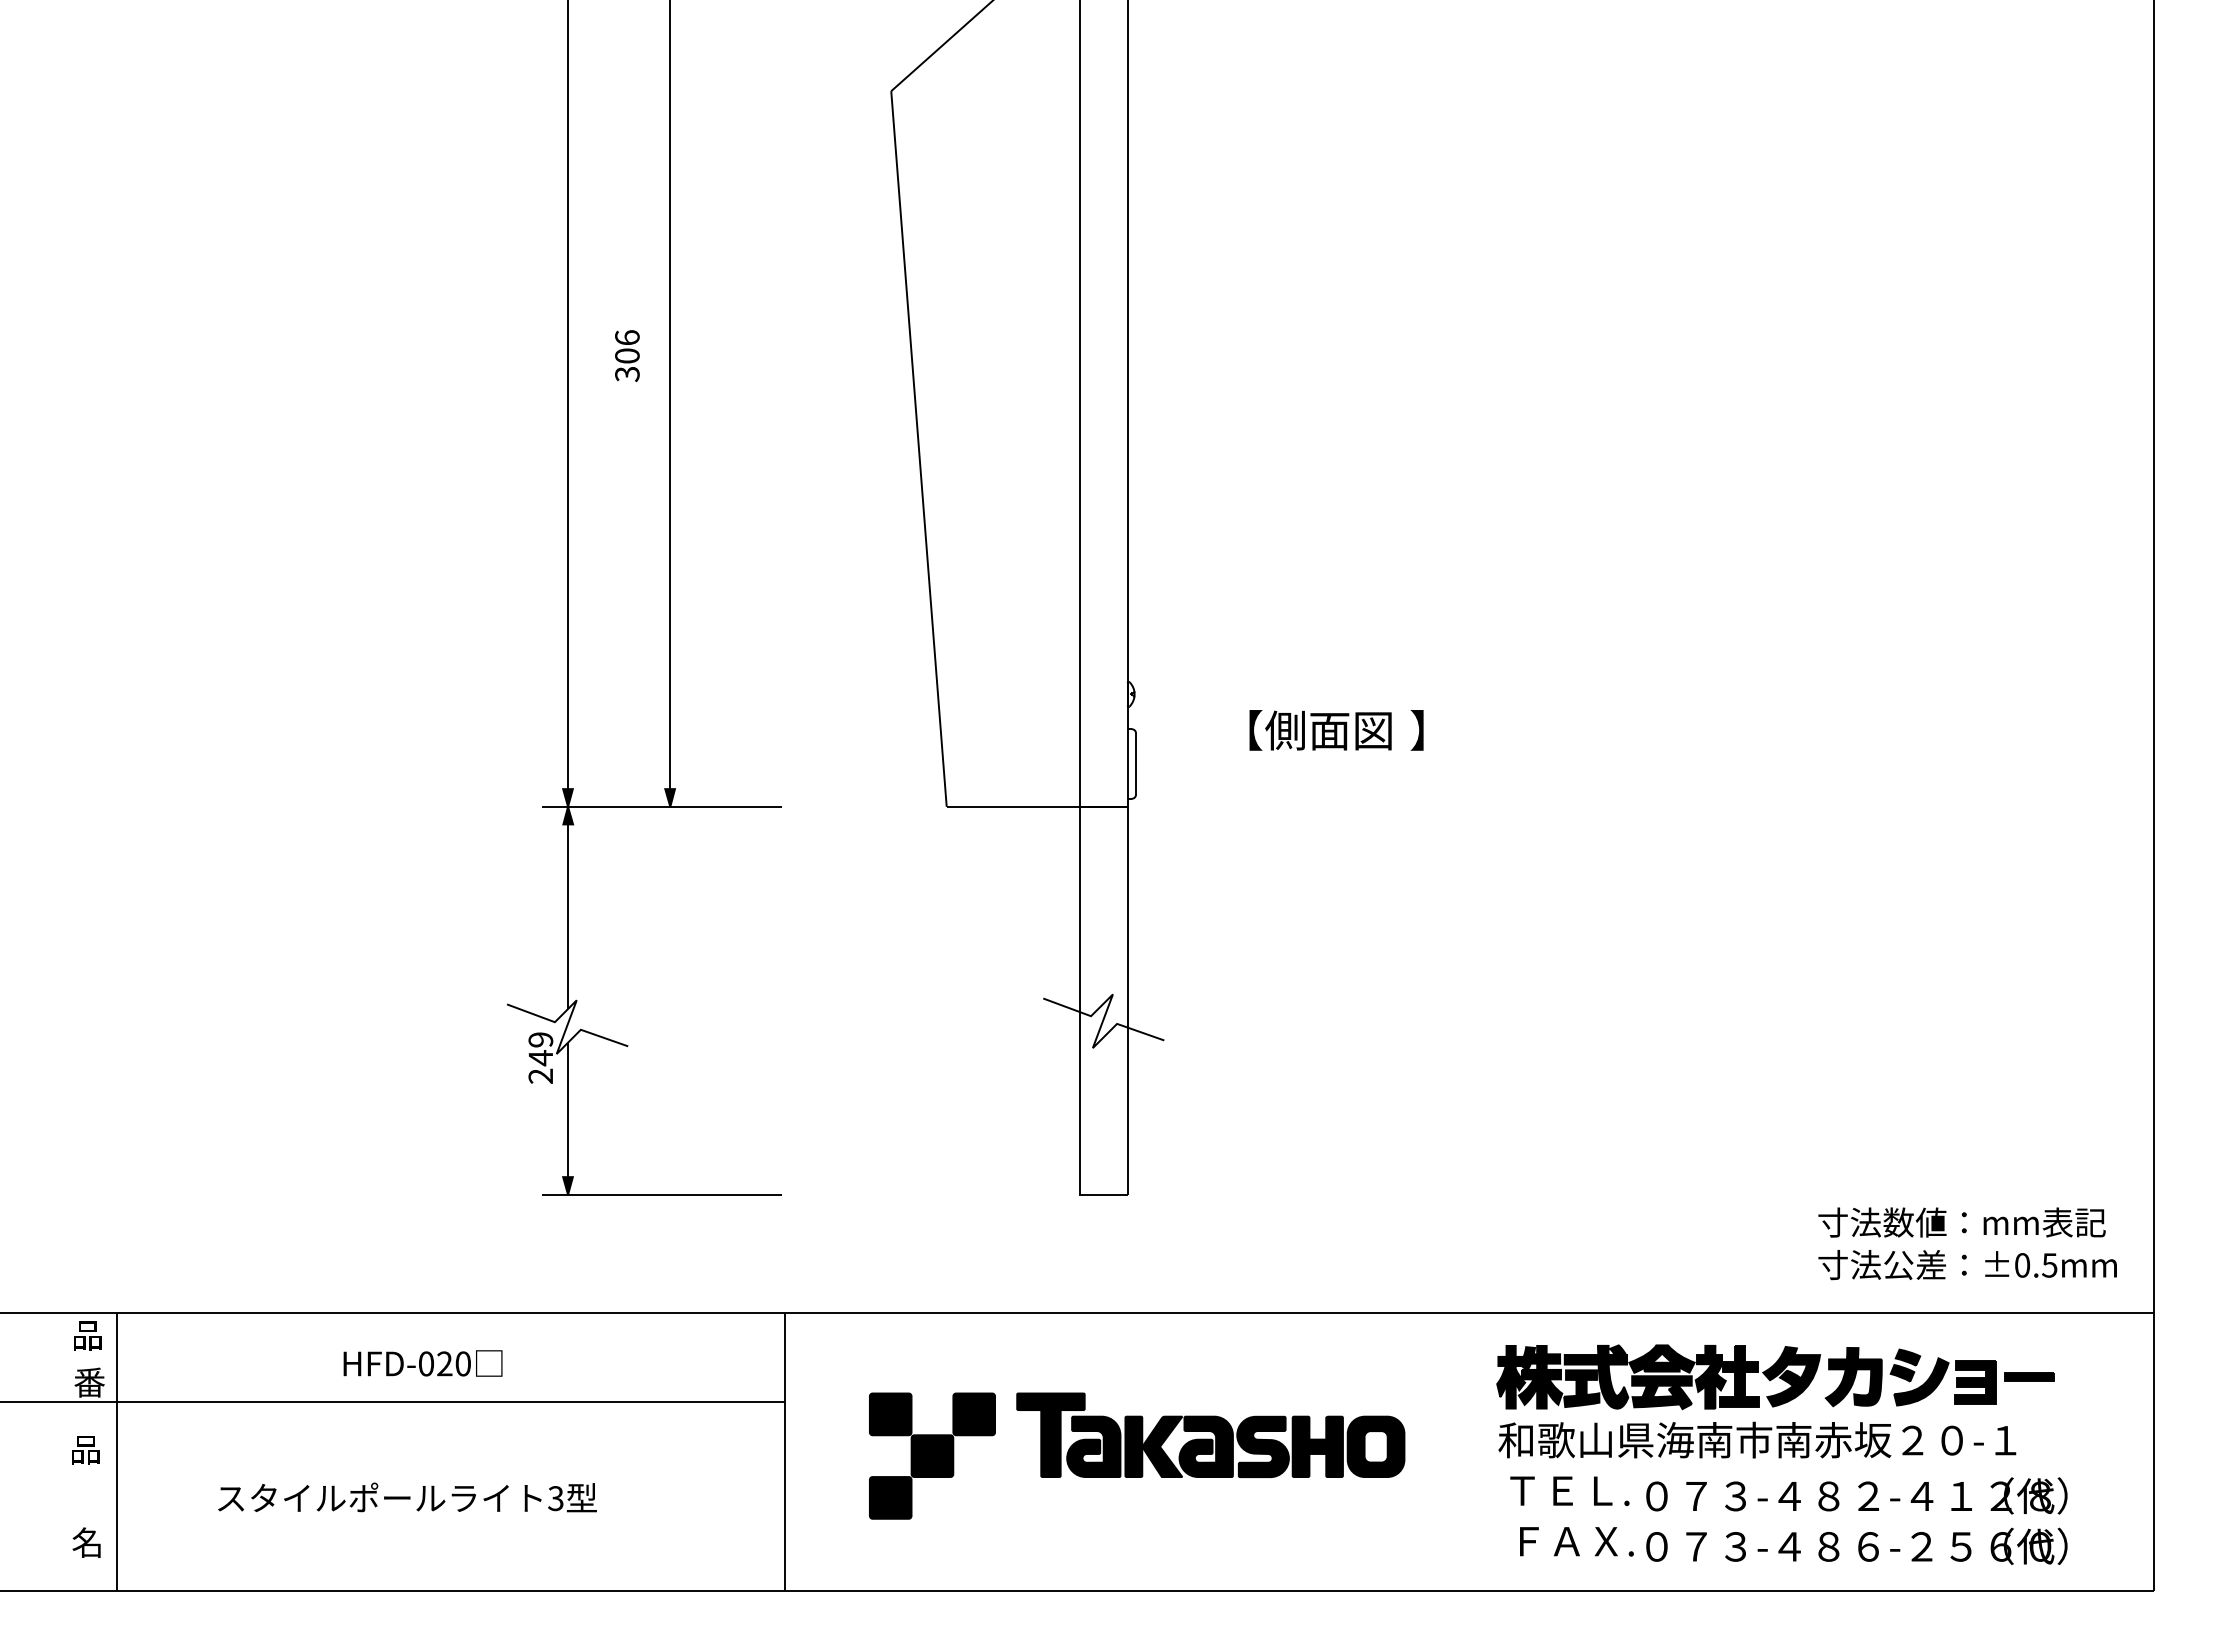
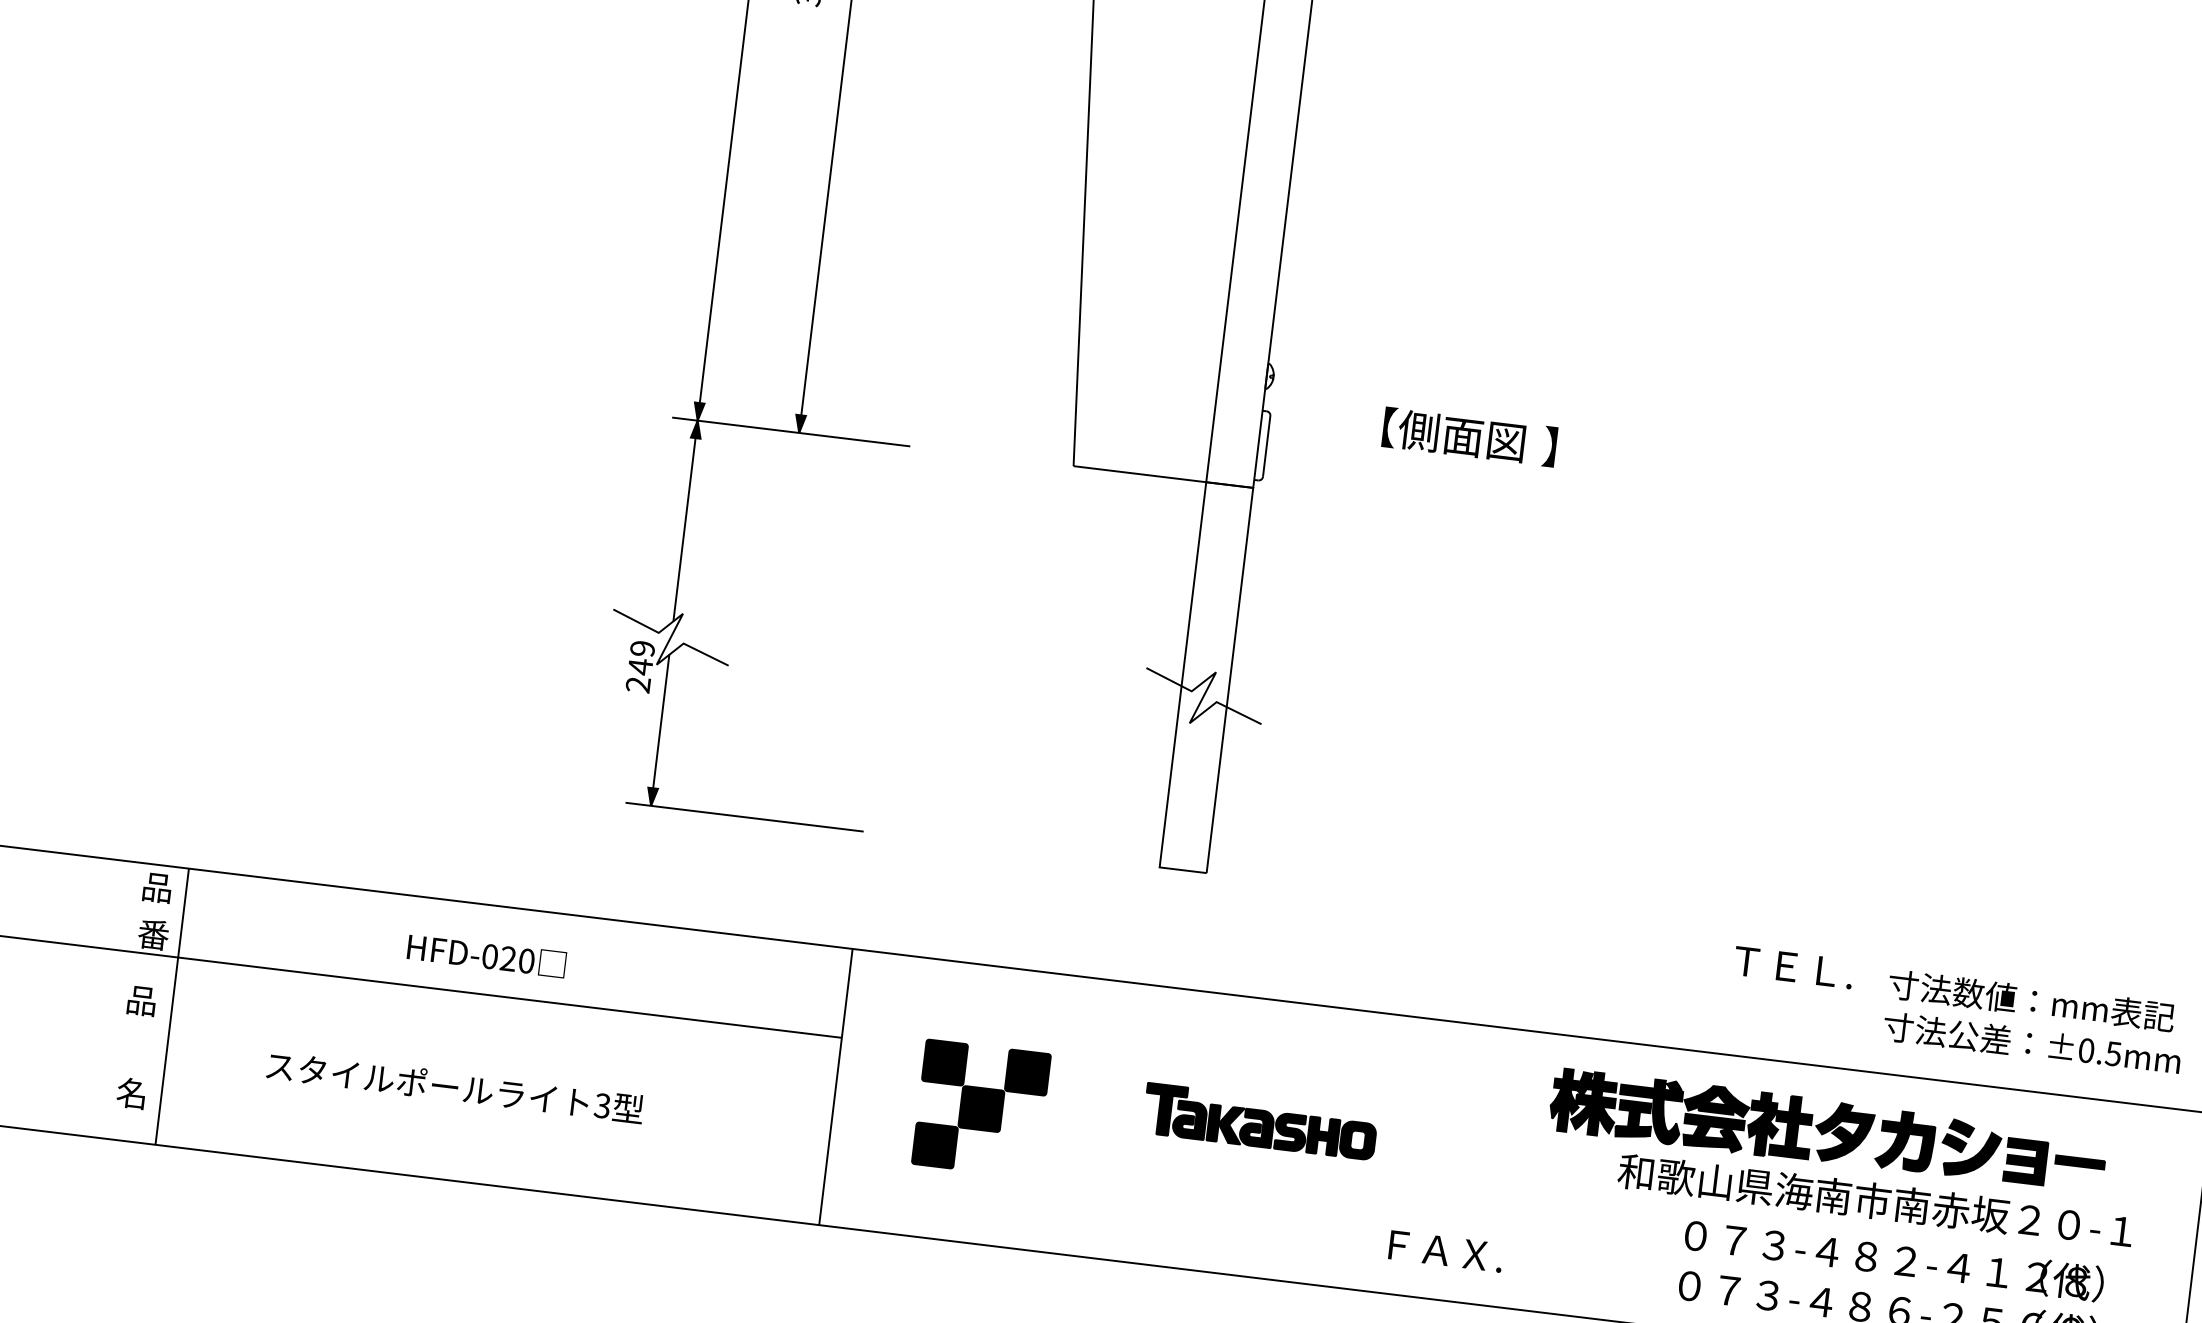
part: (1210, 1434) -> (1260, 1120), size x0.6
text: (1757, 1439) -> (1875, 1200), moved
text: (1569, 1490) -> (1793, 966), moved
text: (1576, 1541) -> (1445, 1251), moved

